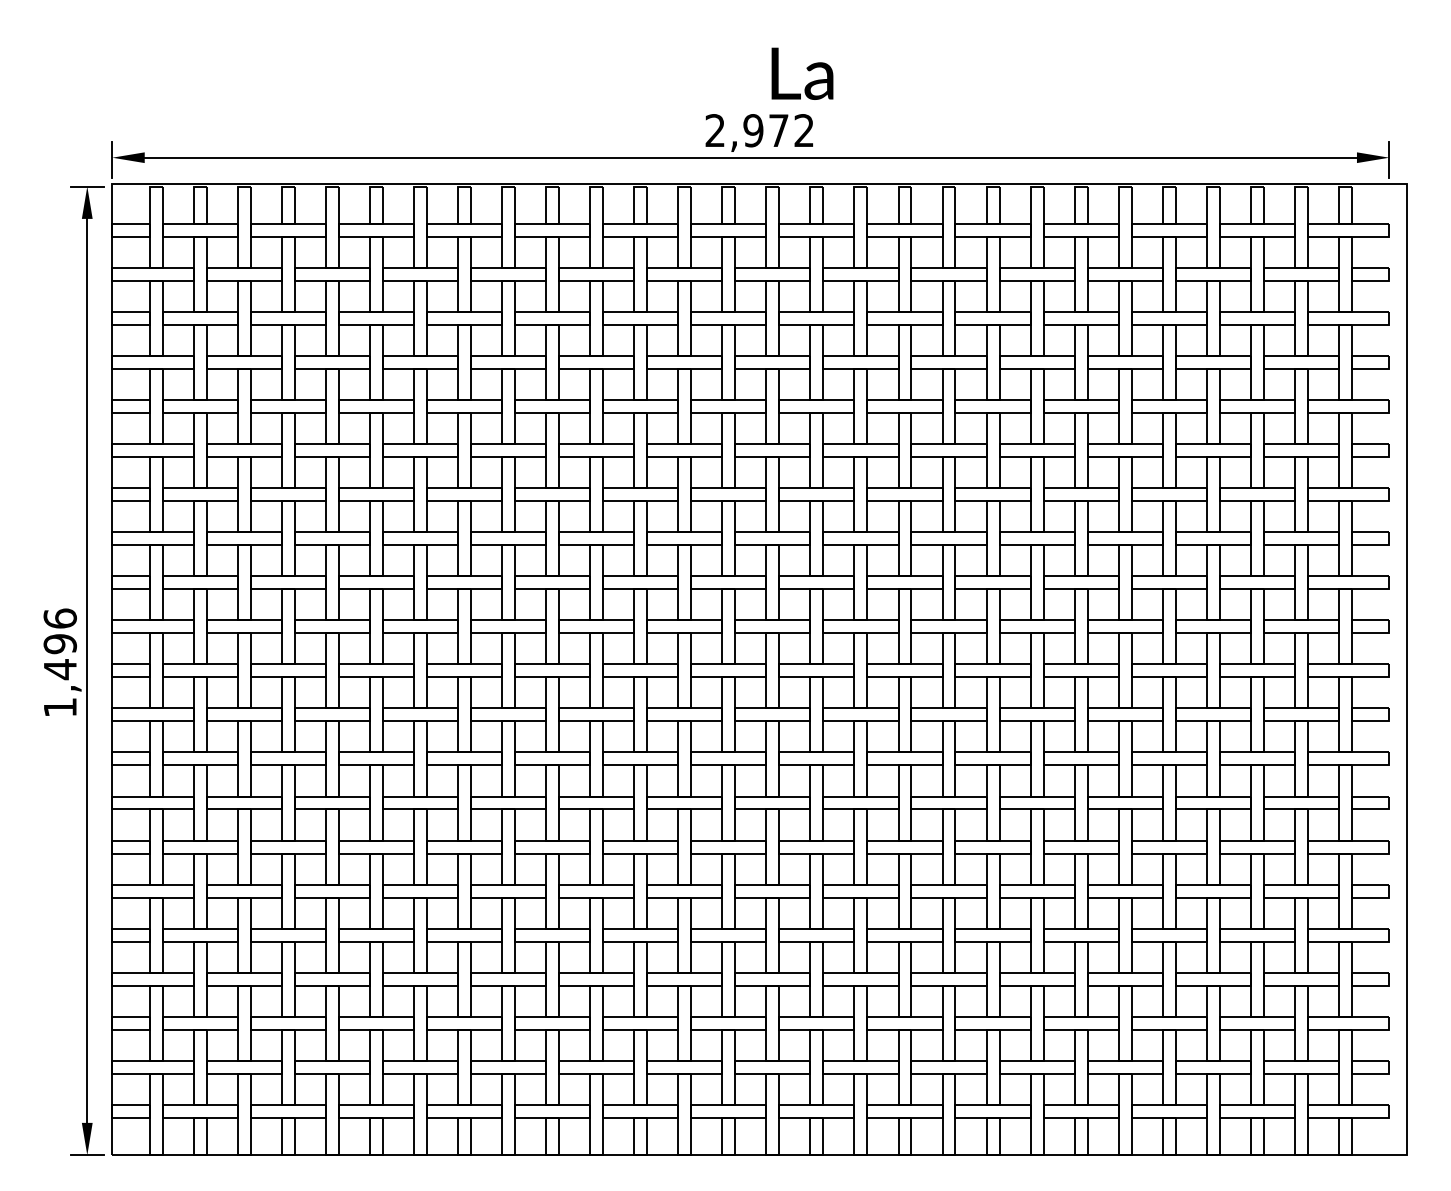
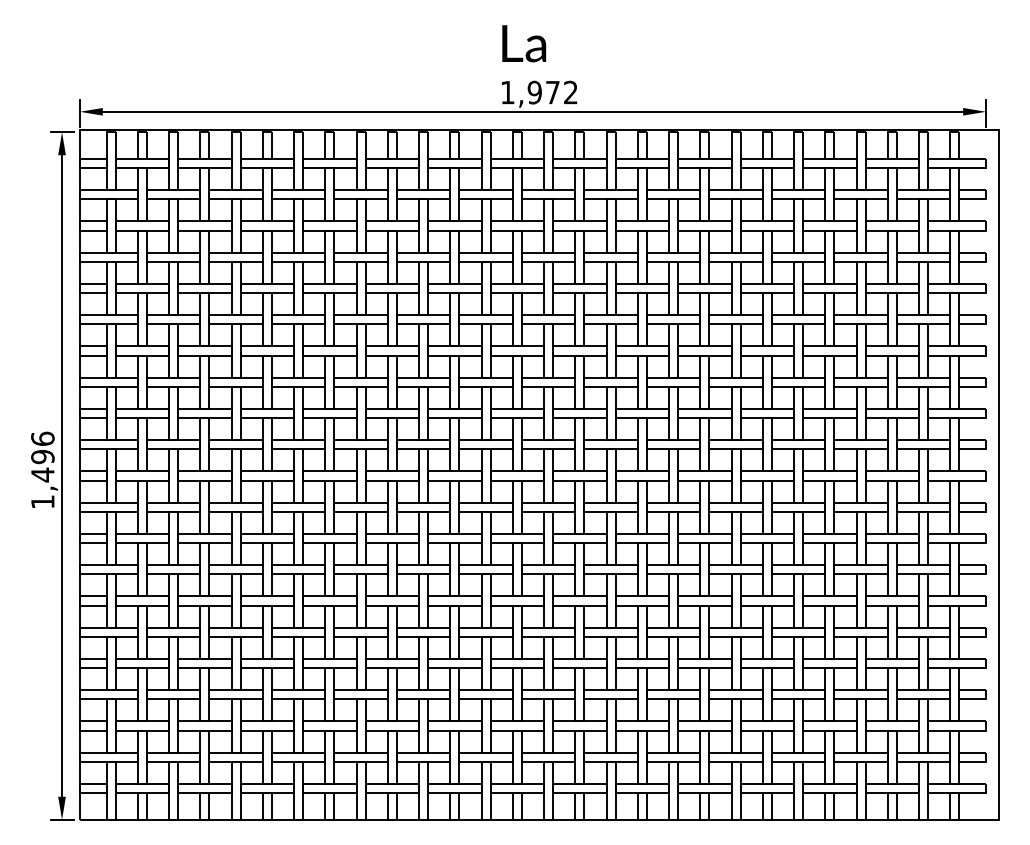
text: (802, 73) -> (524, 43), moved
text: (714, 130) -> (507, 92), 2,972 -> 1,972

